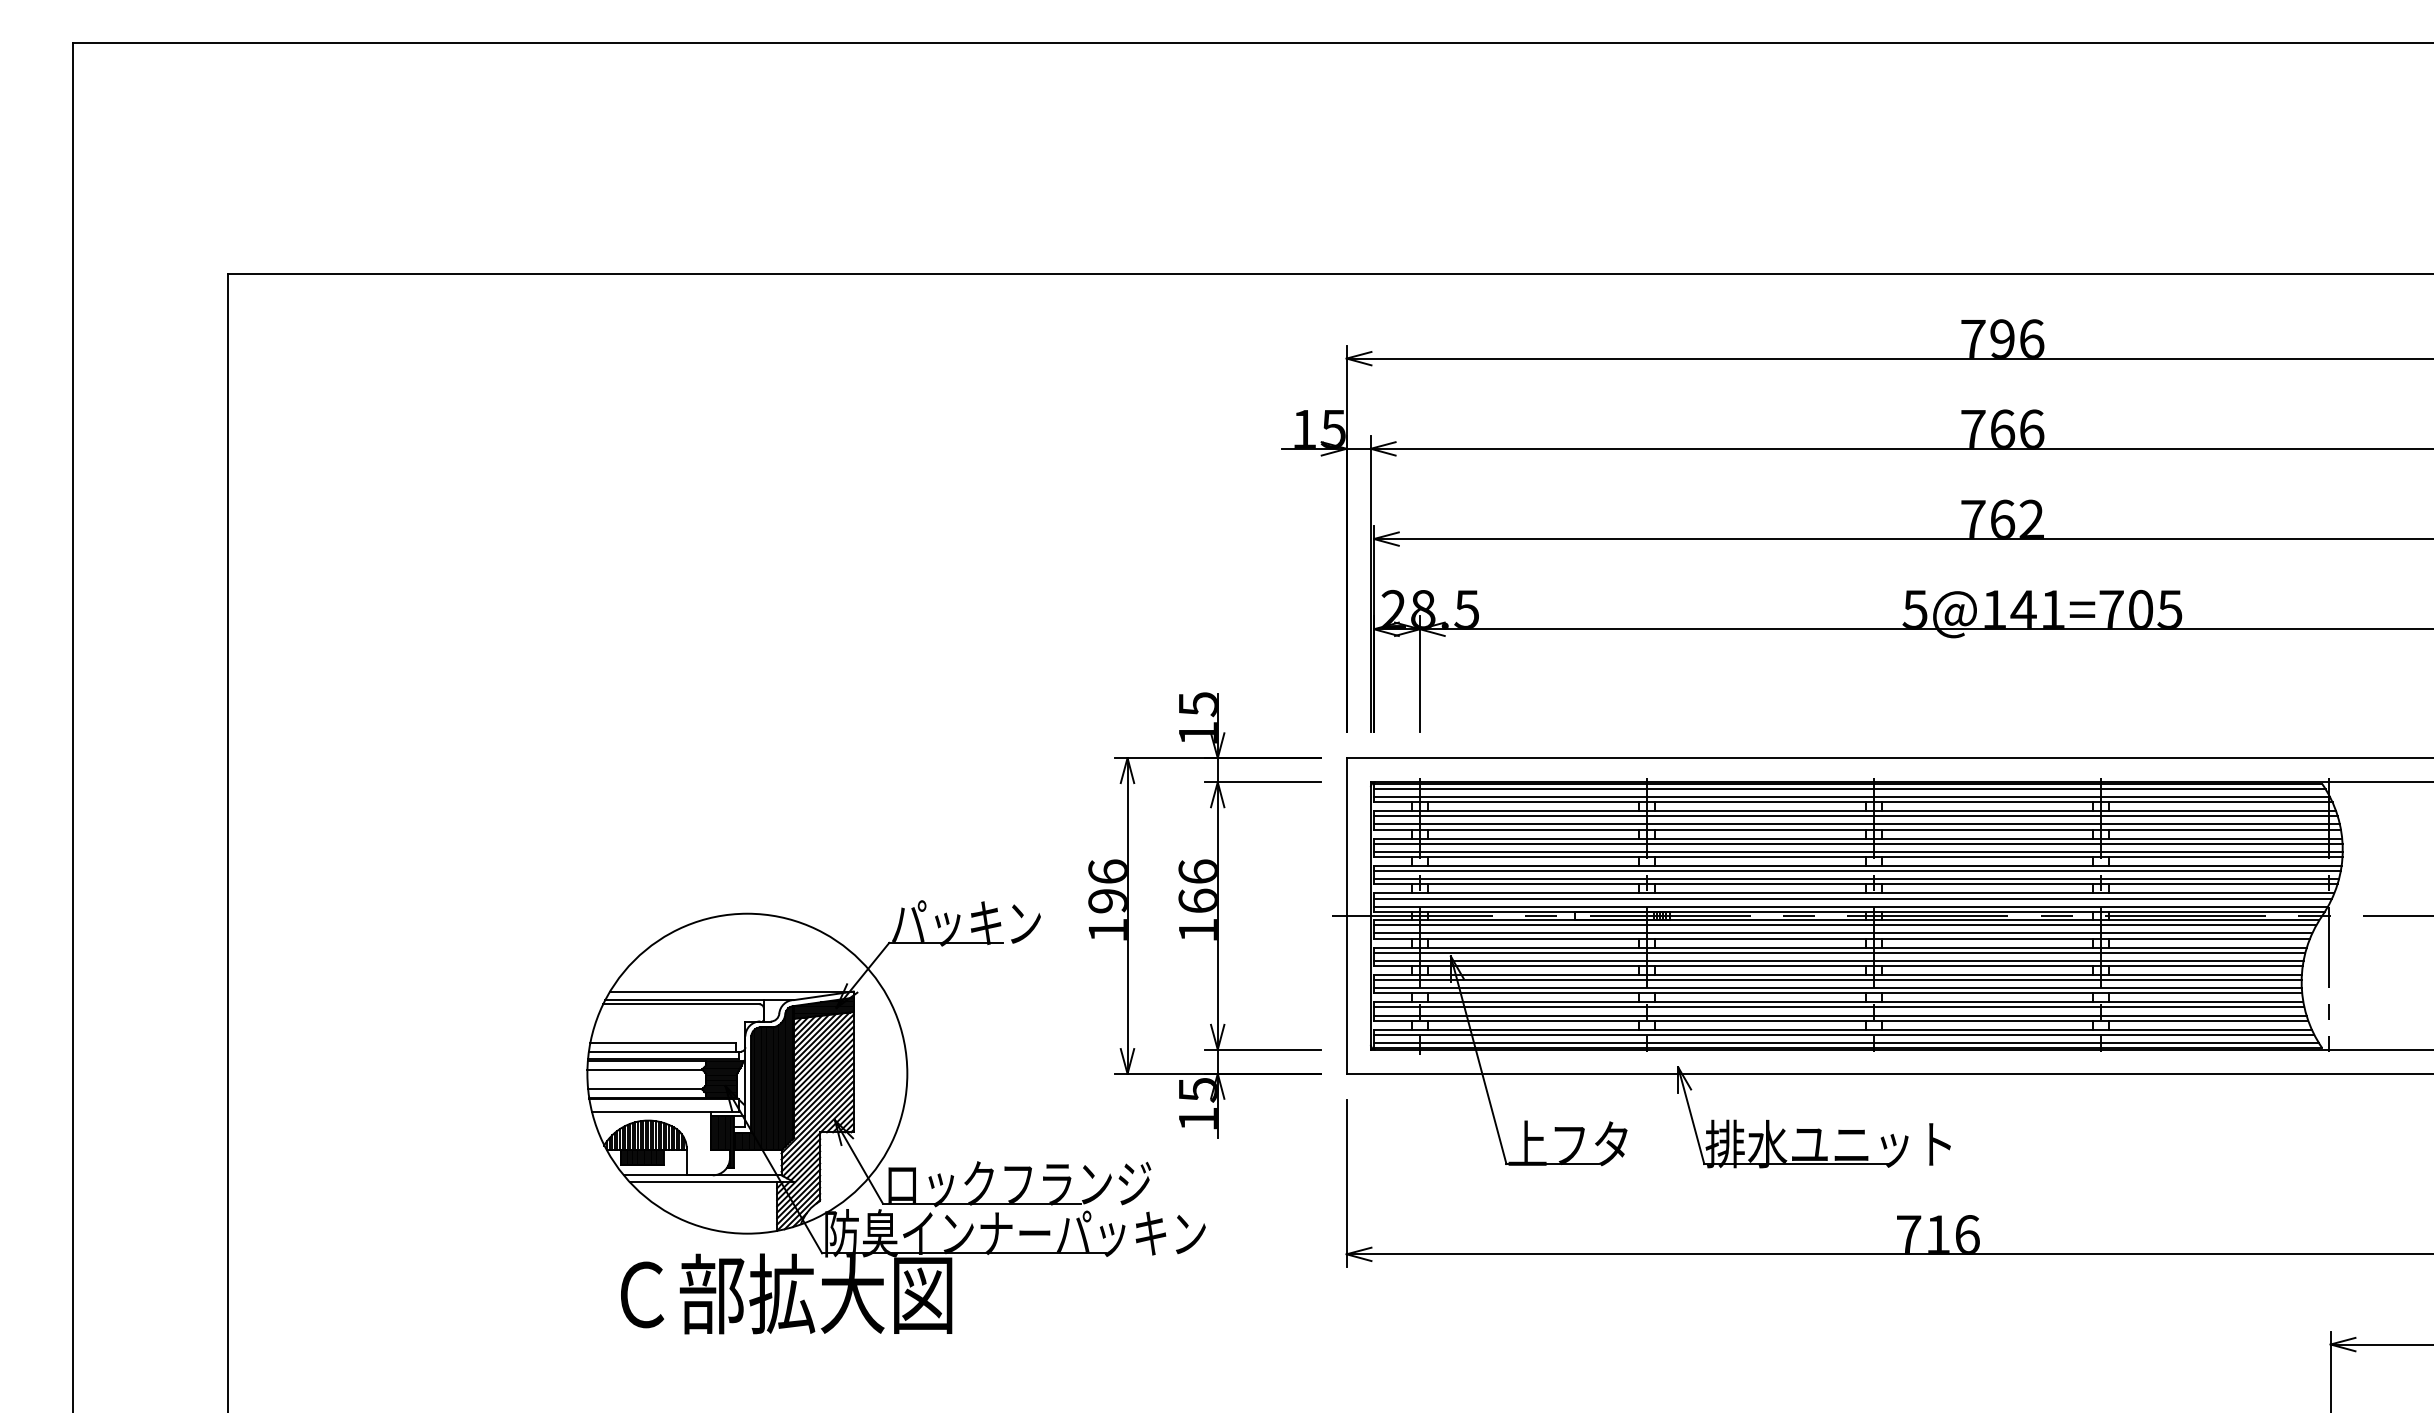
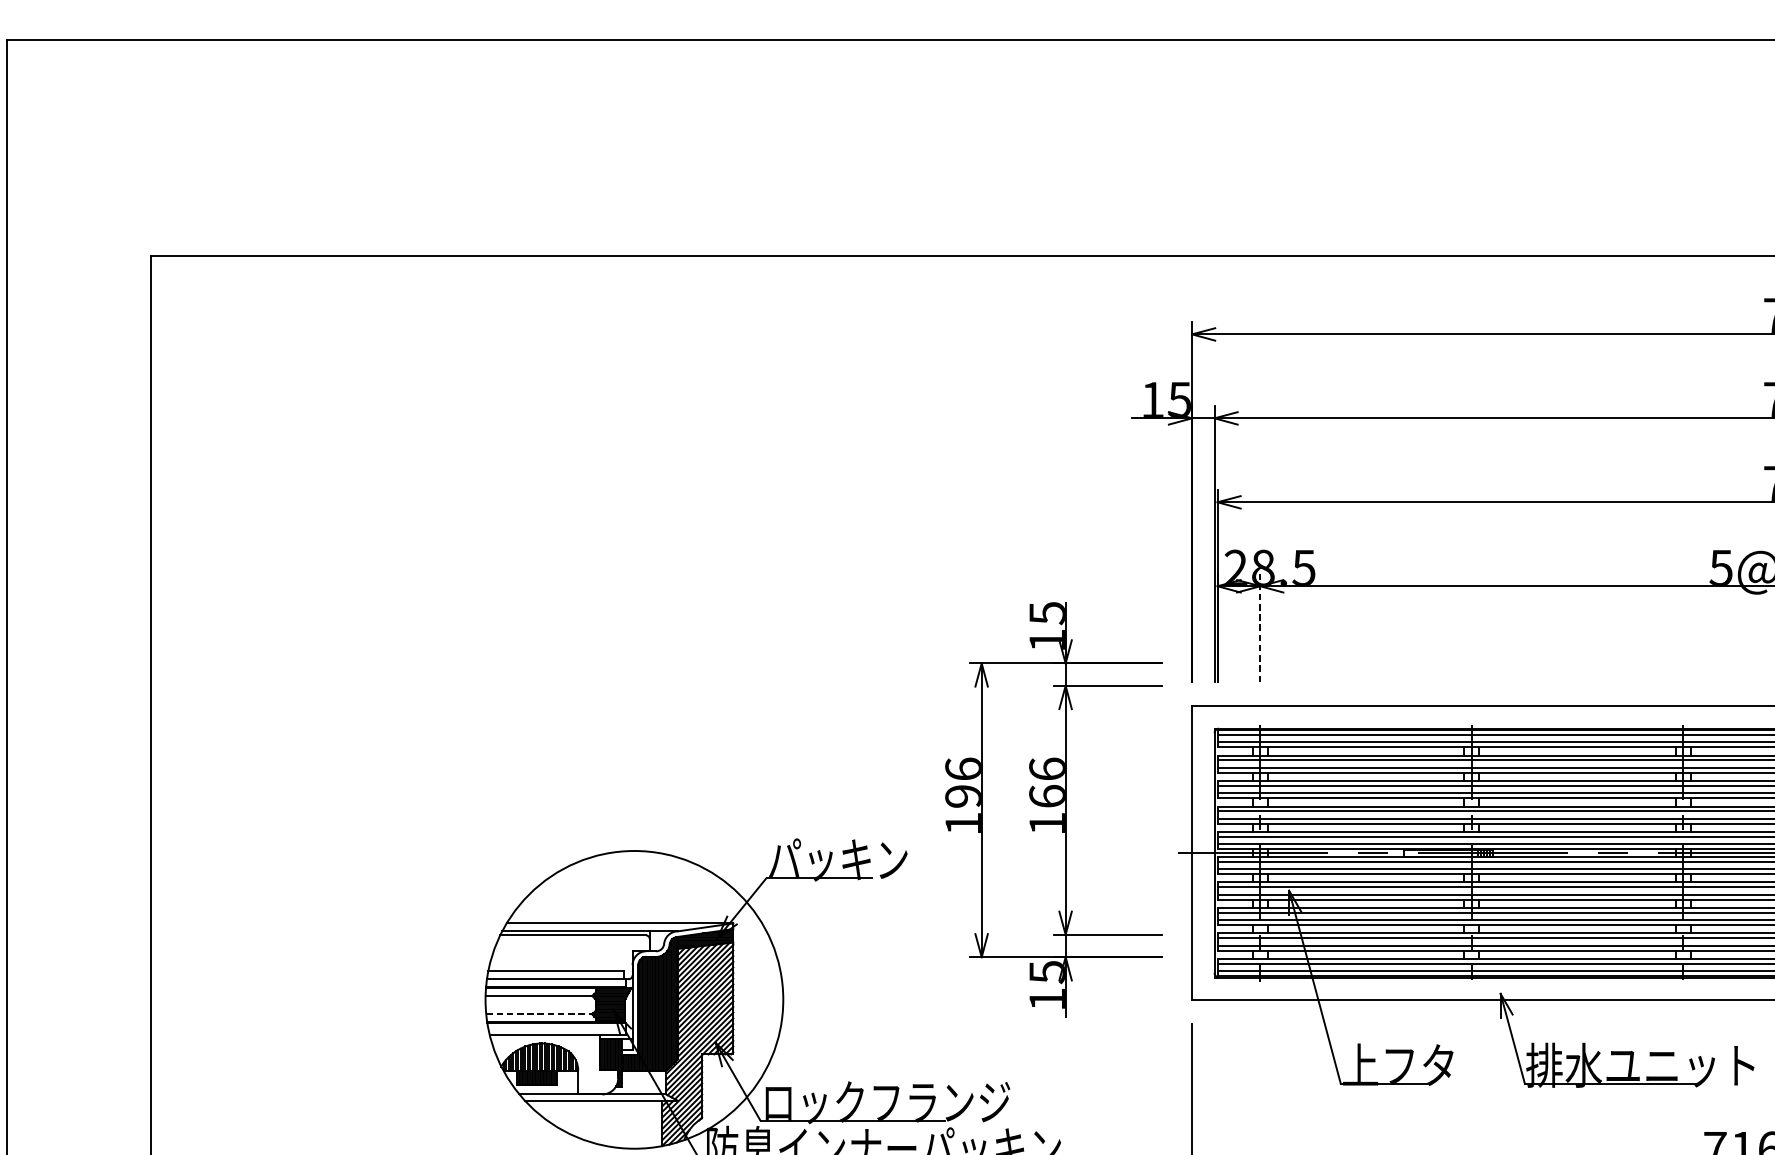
line: (1419, 674) -> (1259, 628), solid -> dashed
part: (1204, 915) -> (1053, 809), moved
line: (645, 1089) -> (539, 1014), solid -> dashed

